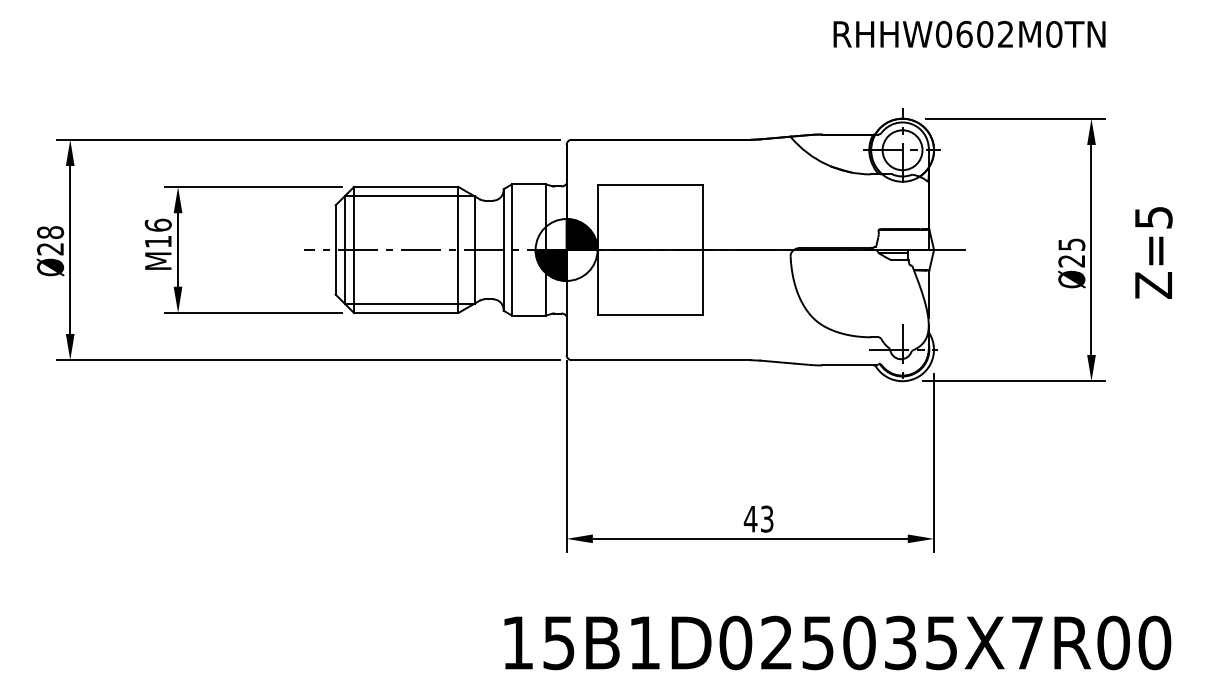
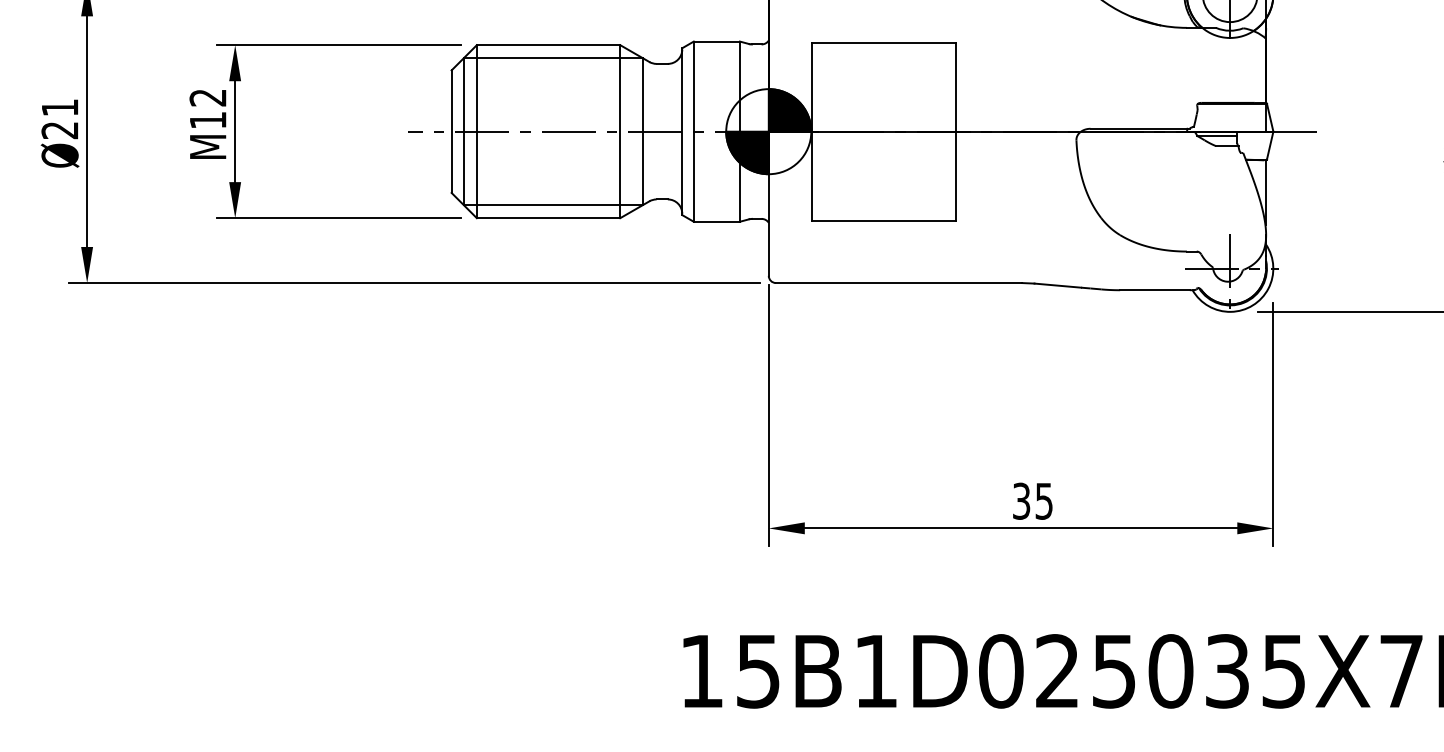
text: (157, 224) -> (206, 96), M16 -> M12
text: (50, 232) -> (60, 107), Ø28 -> Ø21
text: (758, 518) -> (1032, 500), 43 -> 35

